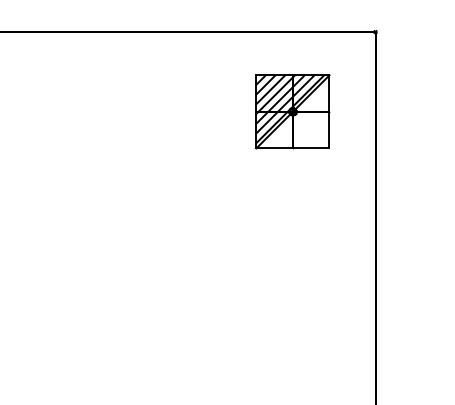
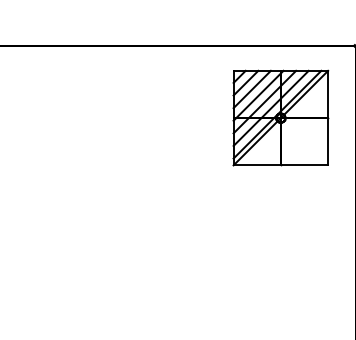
part: (292, 111) -> (280, 117), size x1.43

